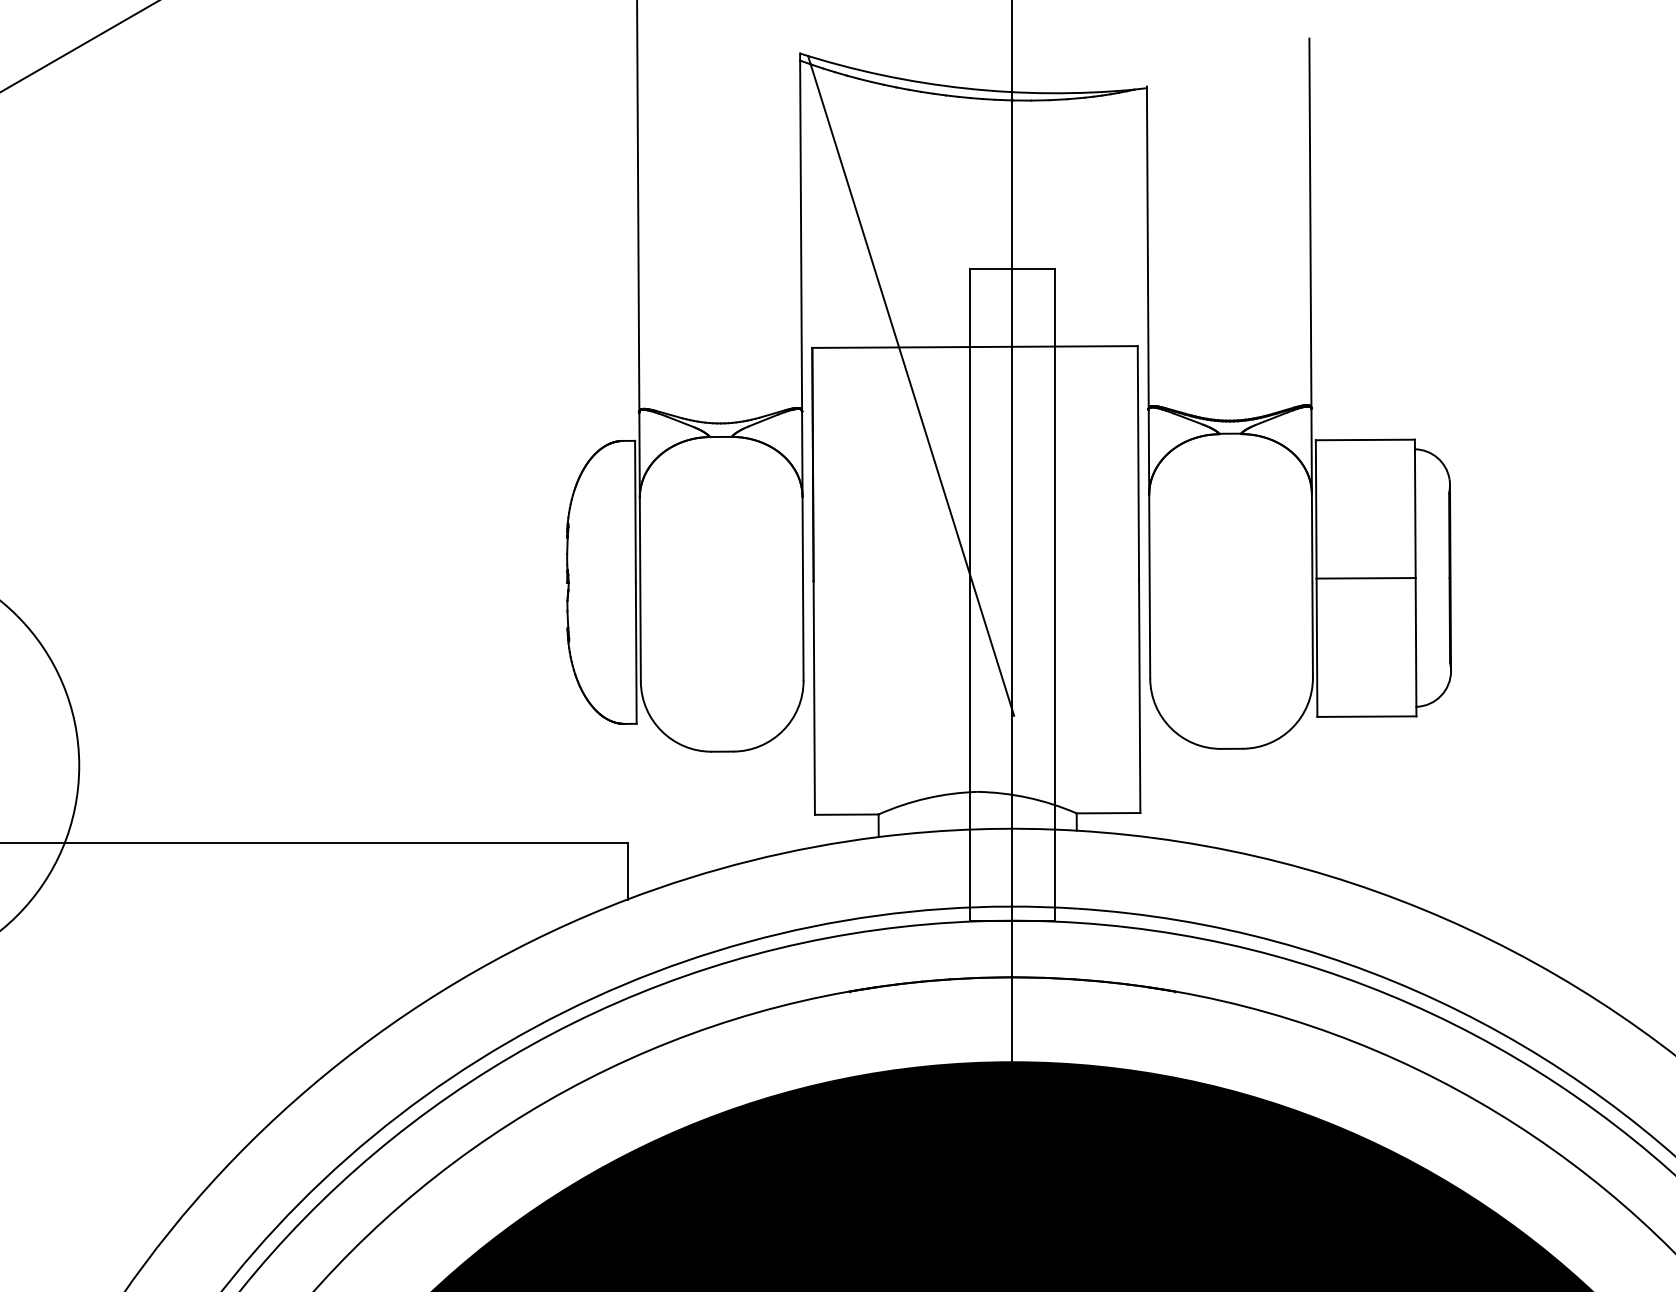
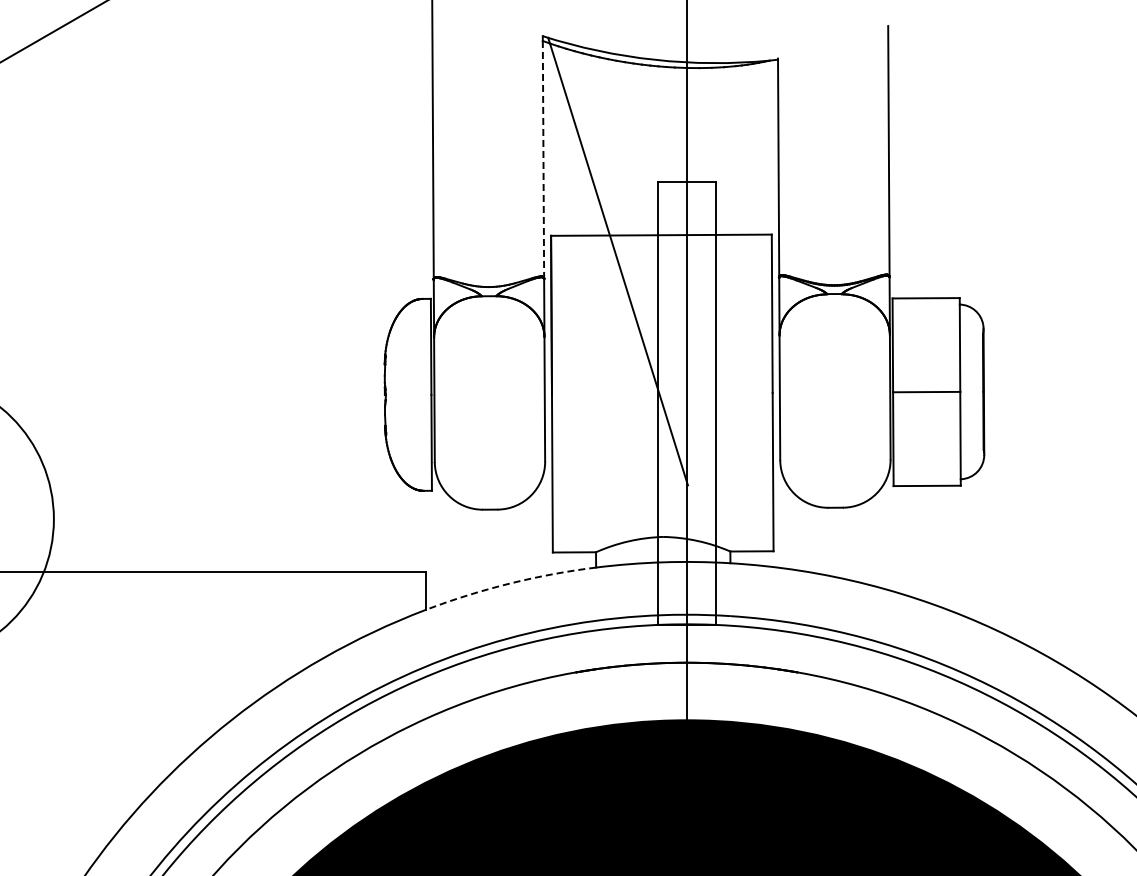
line: (801, 235) -> (543, 159), solid -> dashed
arc: (751, 860) -> (509, 583), solid -> dashed

